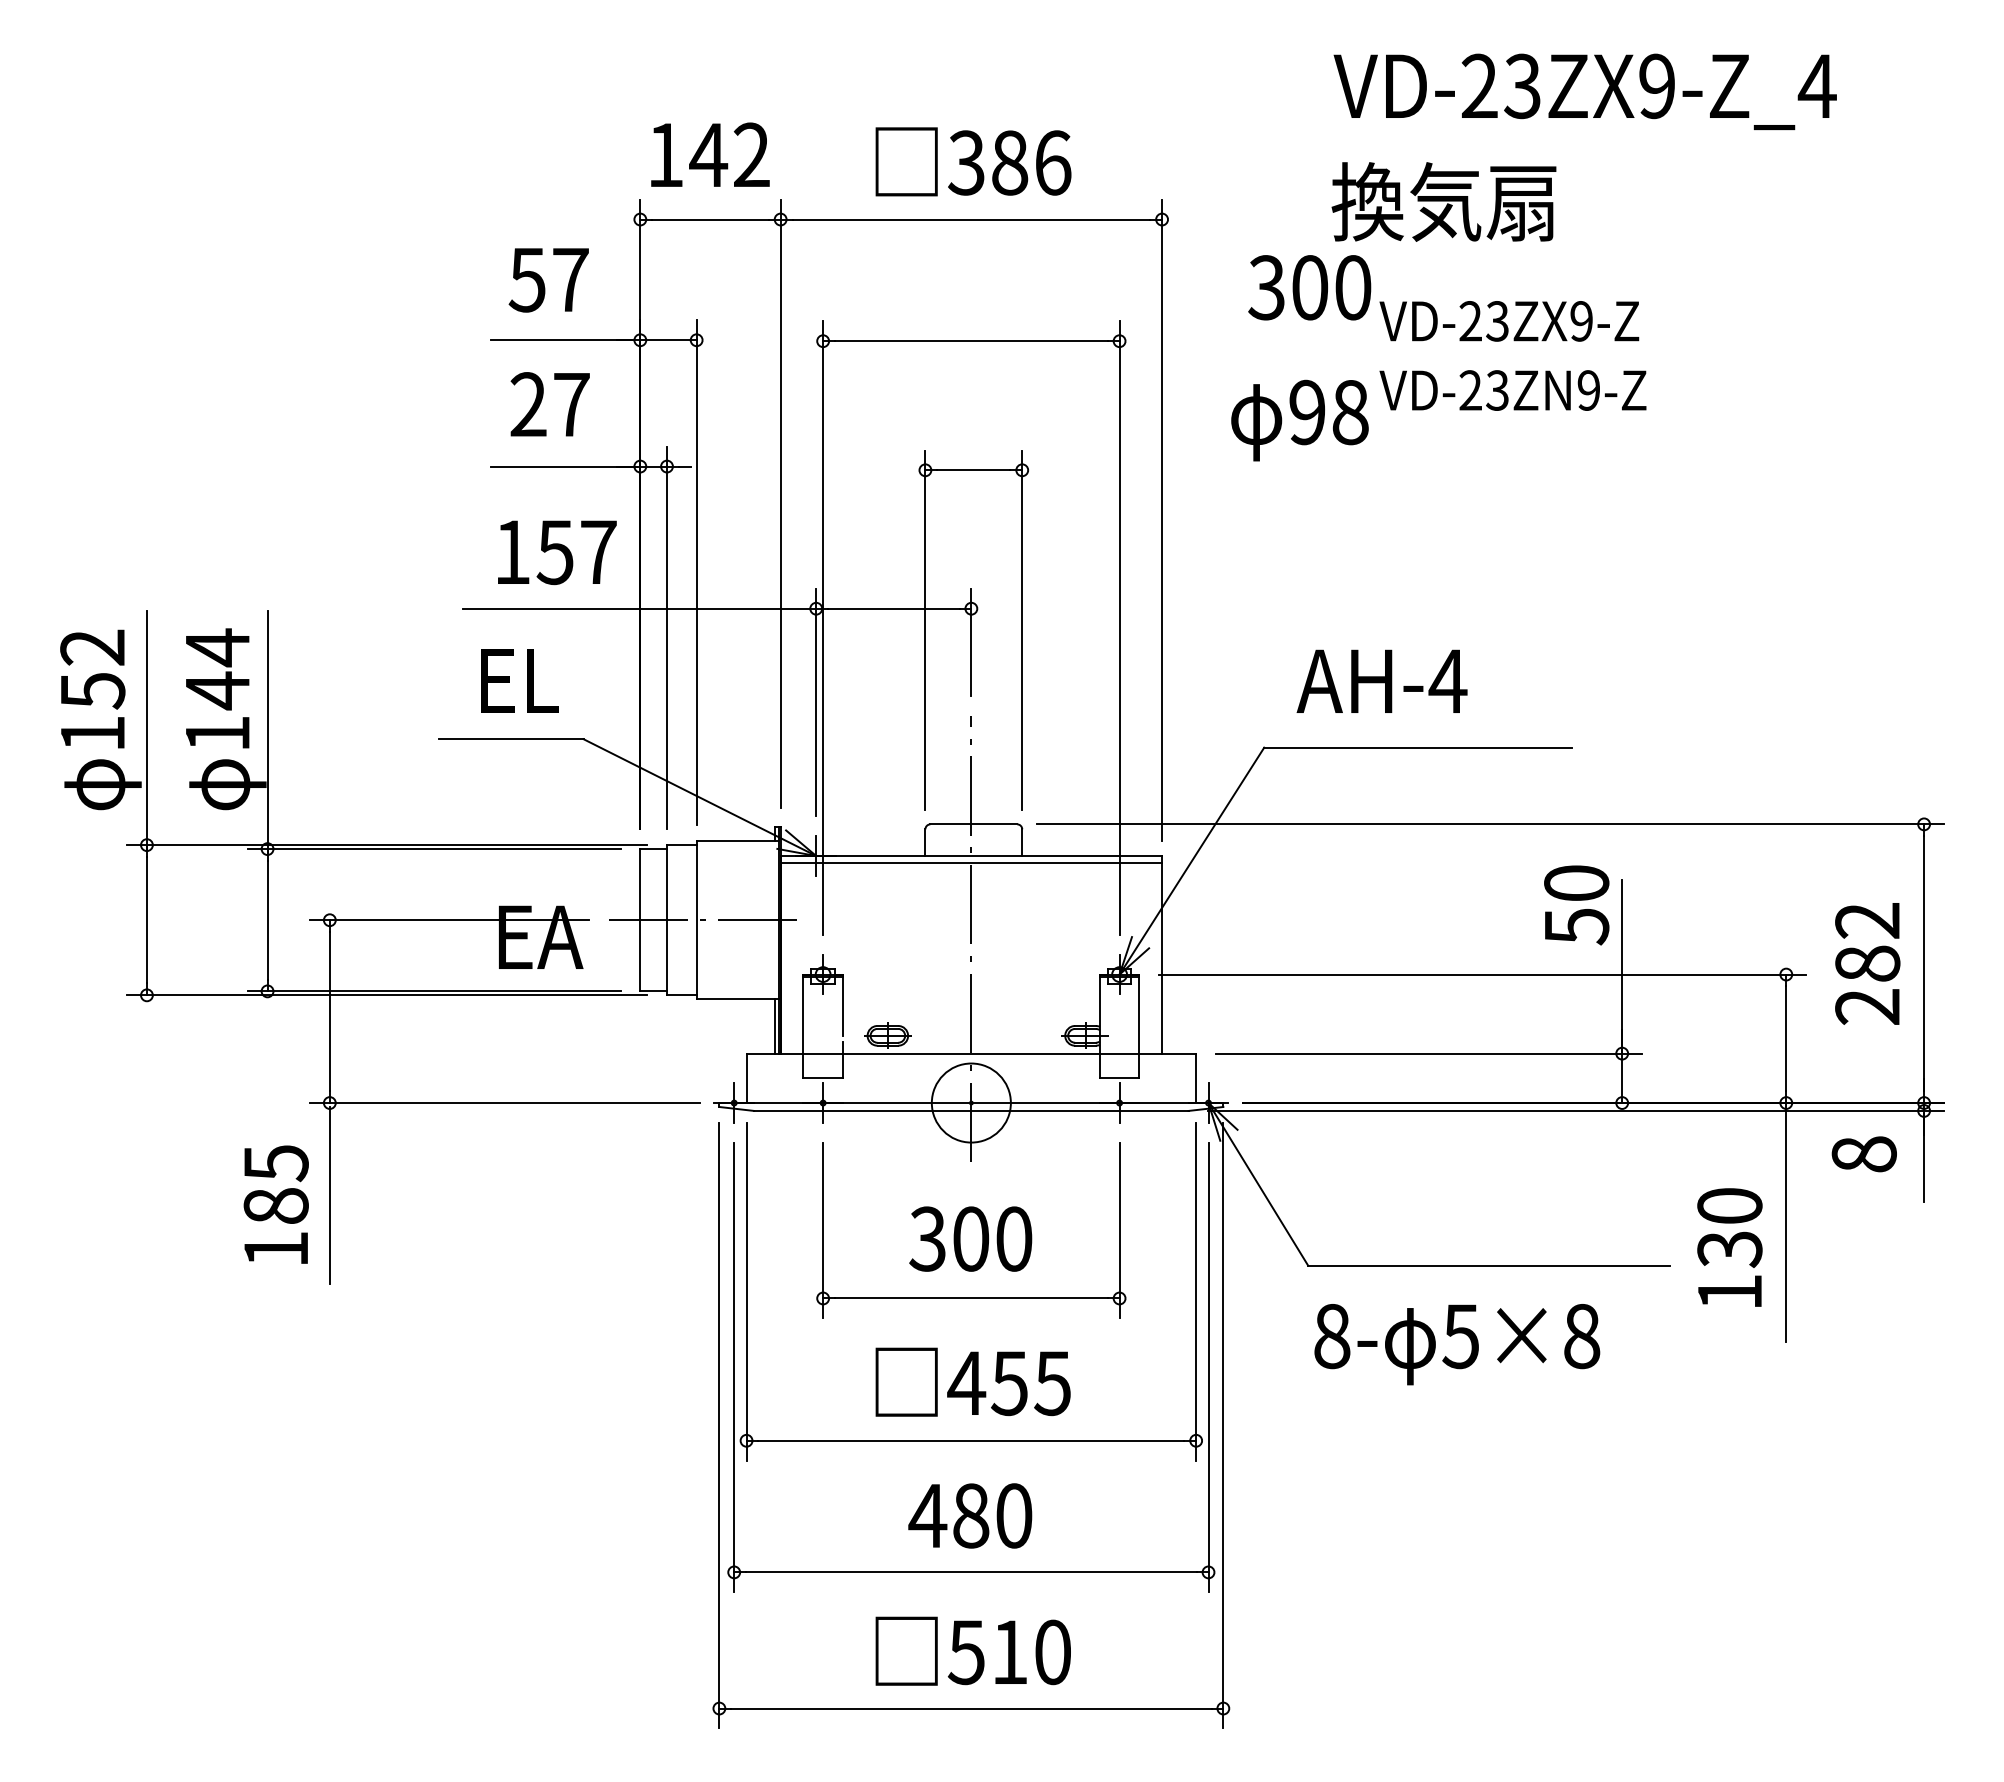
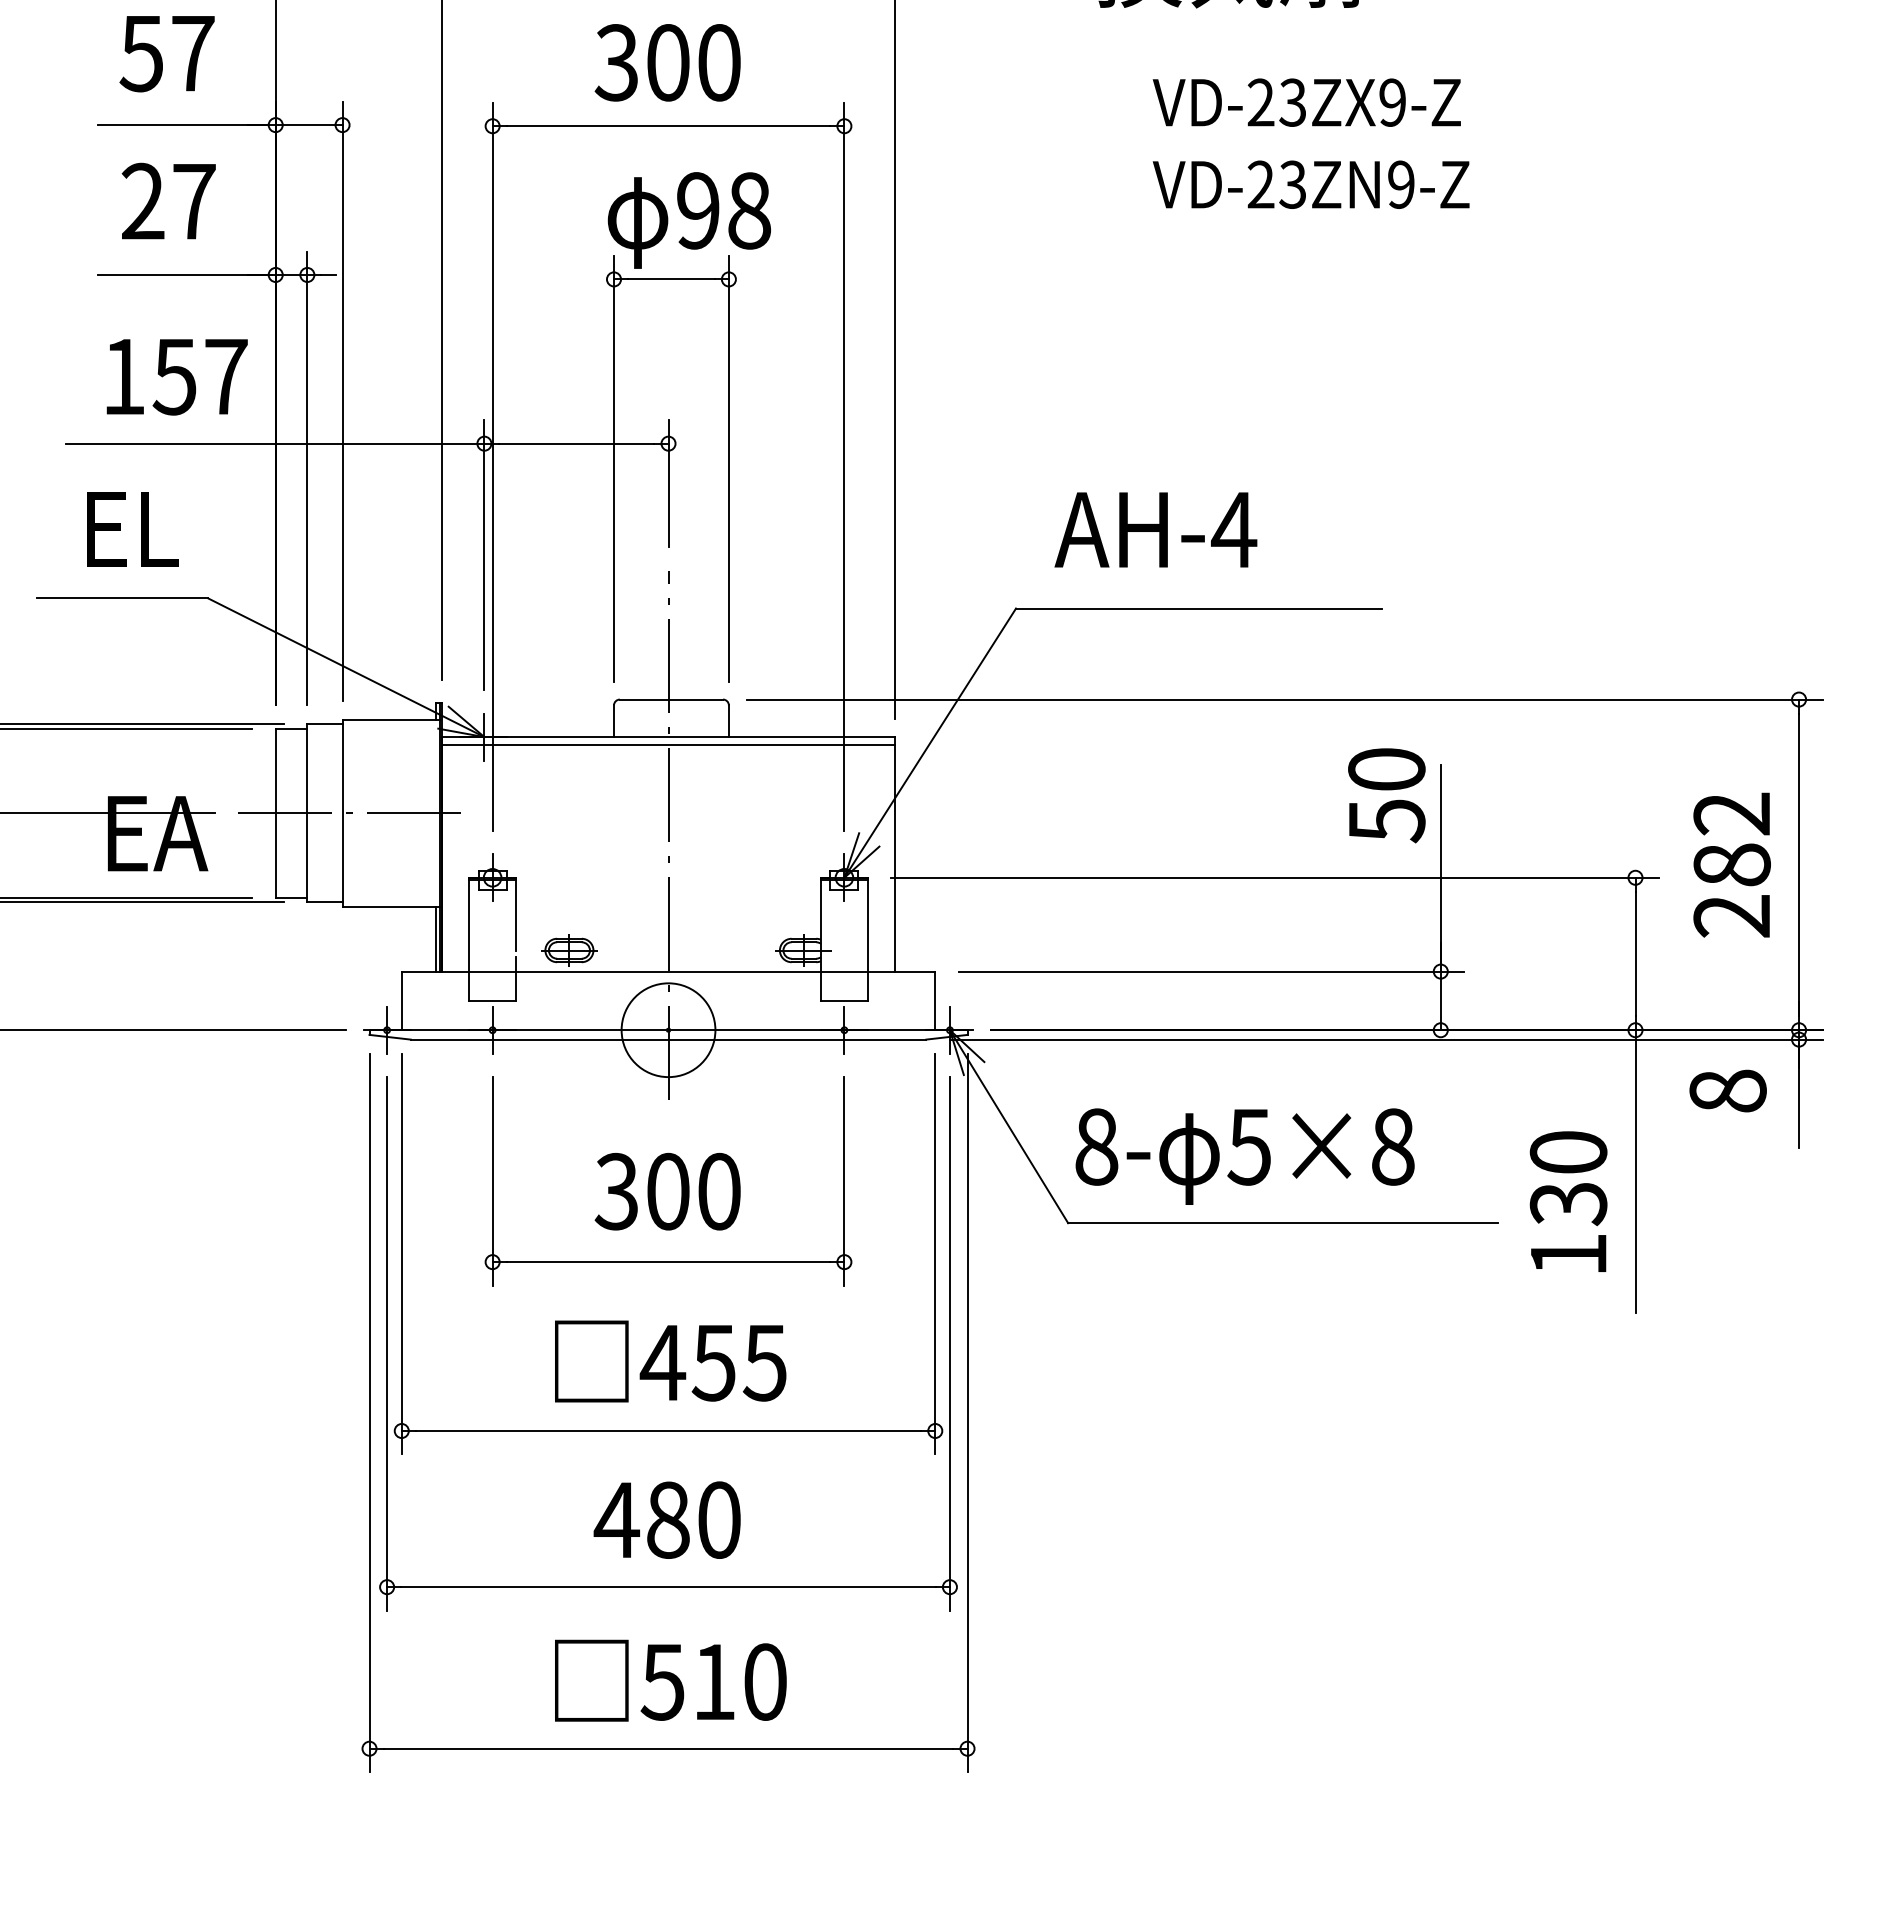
text: (1309, 287) -> (667, 62), moved
text: (1299, 420) -> (688, 220), moved
text: (1457, 1344) -> (1245, 1156), moved

